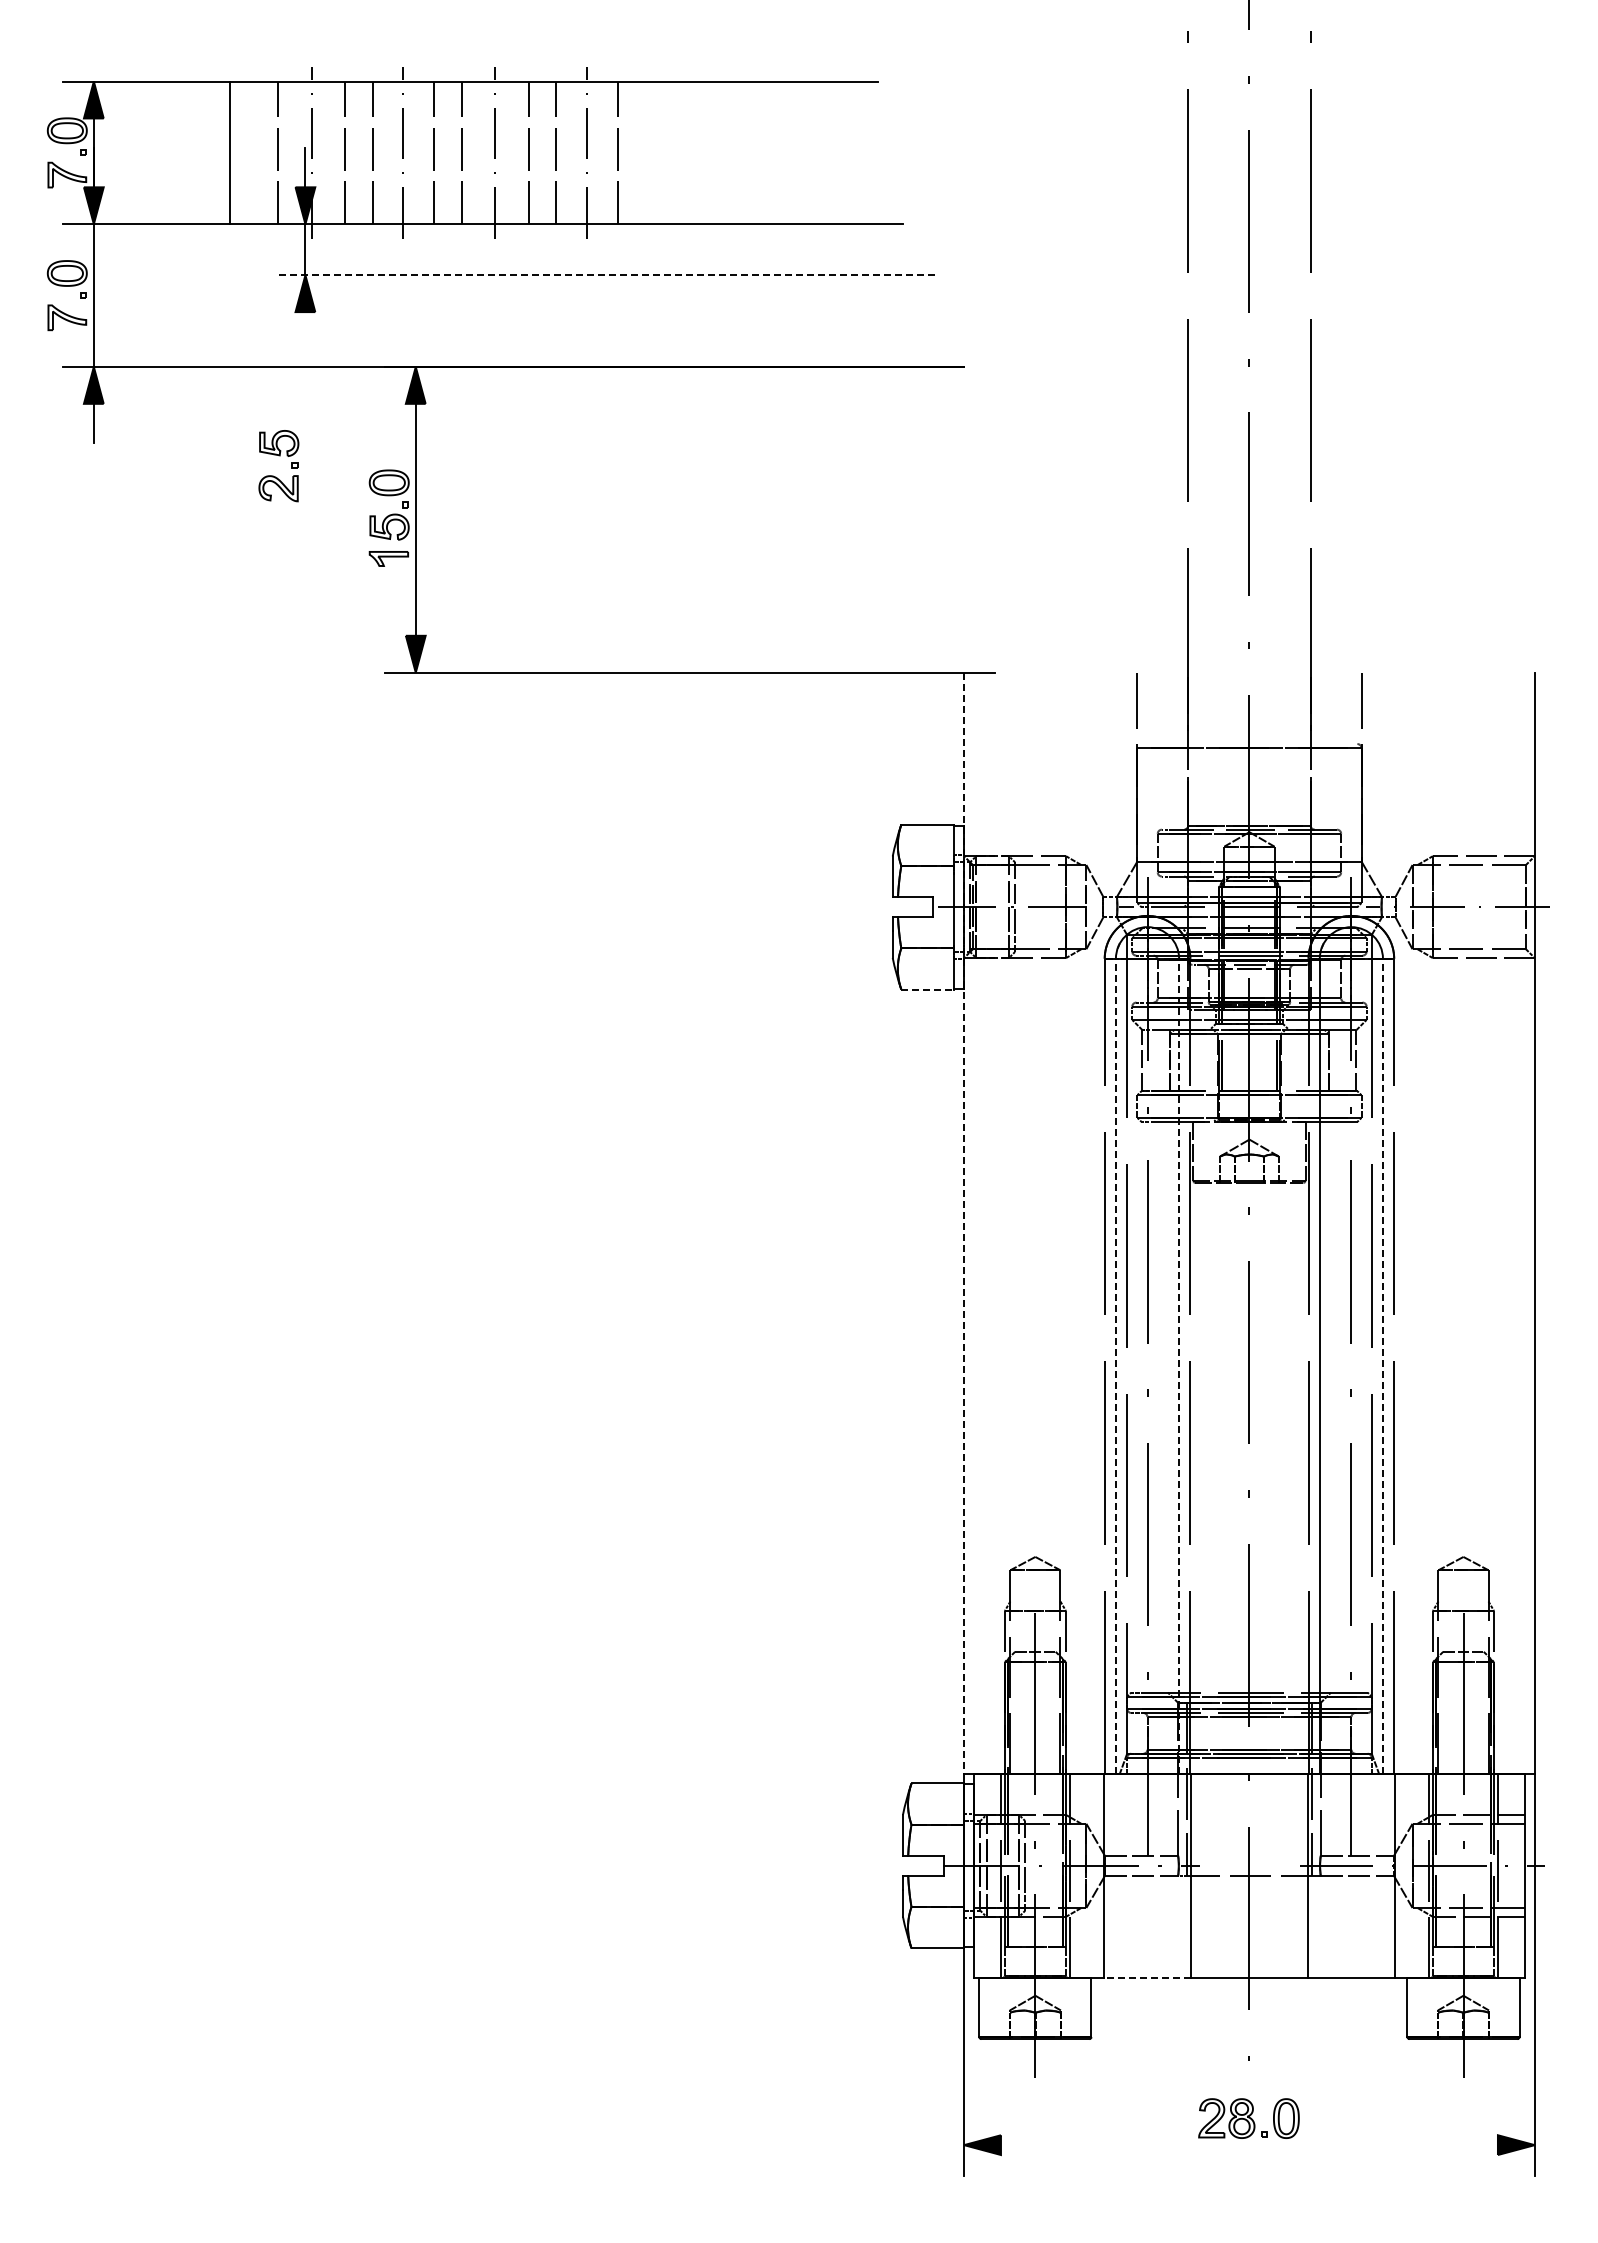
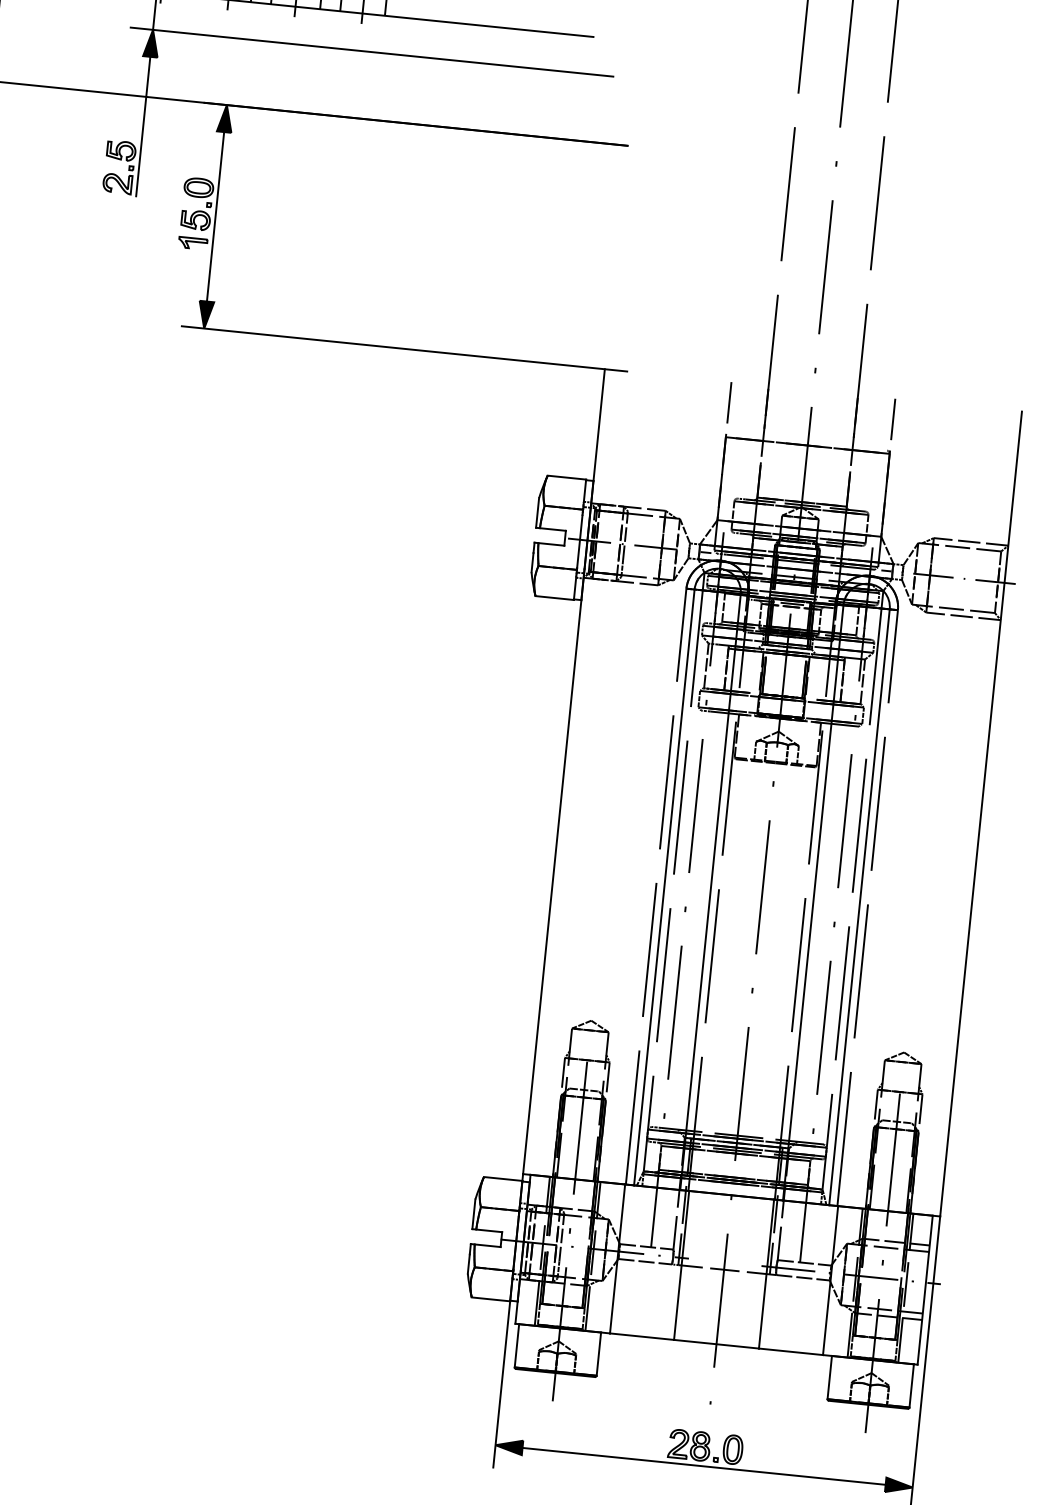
line: (604, 275) -> (371, 52), dashed -> solid
line: (305, 407) -> (143, 126), added
line: (928, 989) -> (555, 598), dashed -> solid
line: (964, 1223) -> (564, 771), dashed -> solid
line: (1115, 1366) -> (664, 887), dashed -> solid
line: (1179, 1366) -> (710, 892), dashed -> solid
line: (1382, 1366) -> (859, 907), dashed -> solid
line: (1147, 1977) -> (642, 1336), dashed -> solid
line: (1248, 2145) -> (703, 1466), added

